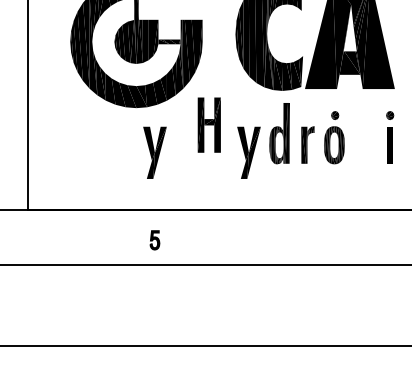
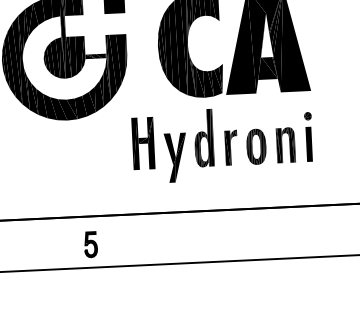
part: (335, 115) -> (256, 118), removed
part: (208, 124) -> (142, 142), moved
part: (365, 144) -> (285, 144), added
part: (154, 152) -> (86, 161), removed
part: (154, 240) -> (90, 244), size x1.43

